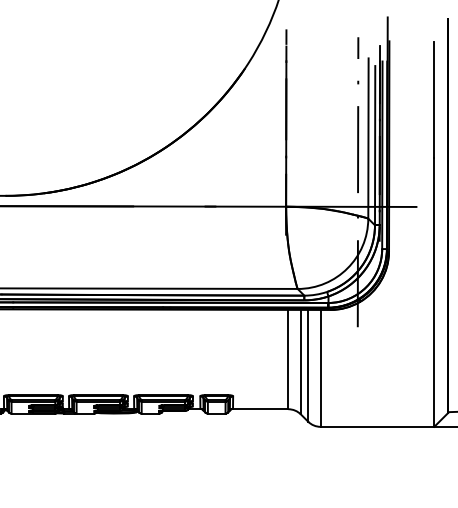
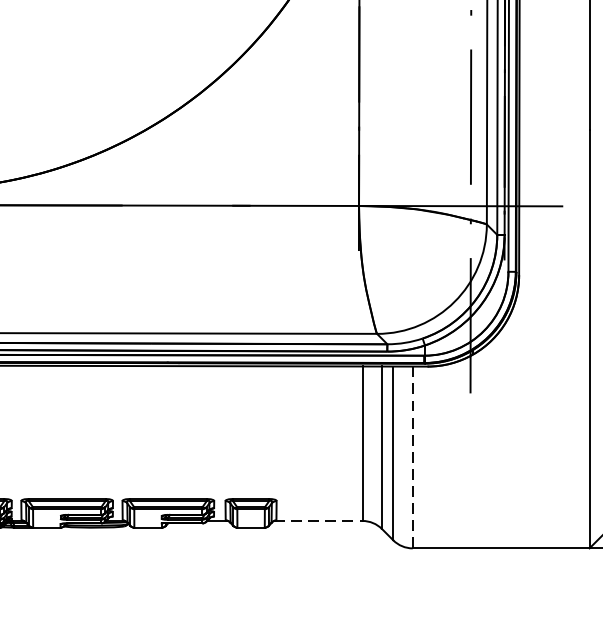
line: (320, 367) -> (412, 456), solid -> dashed
line: (260, 409) -> (319, 521), solid -> dashed

